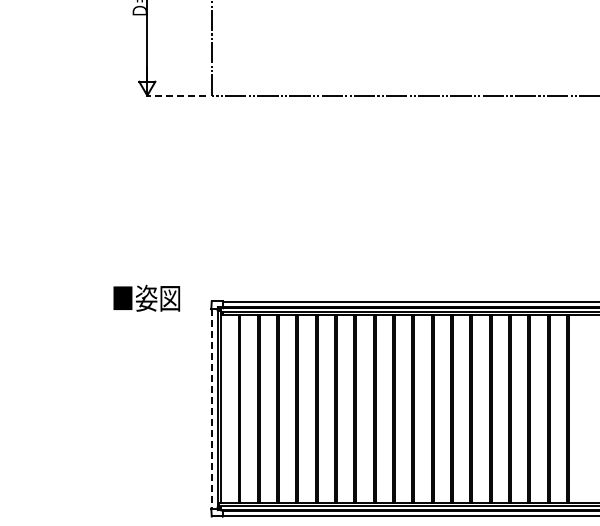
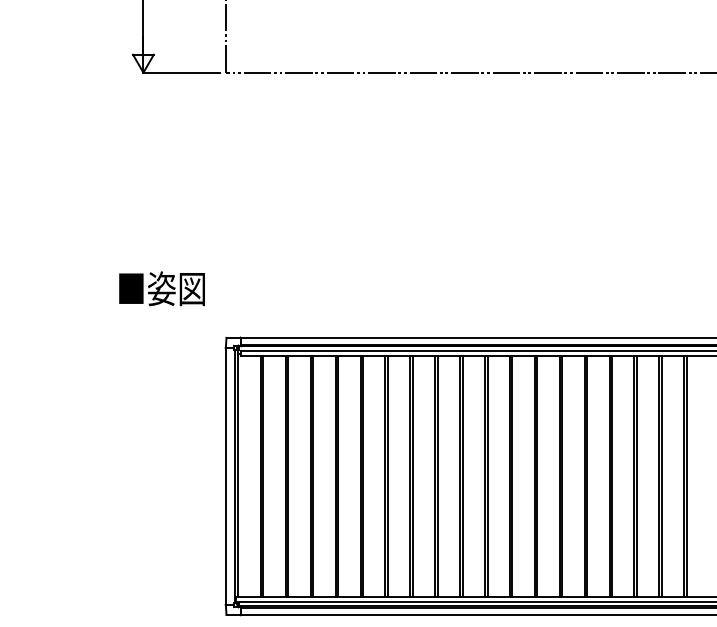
line: (176, 95) -> (181, 72), dashed -> solid
text: (146, 297) -> (161, 287), moved
line: (211, 408) -> (226, 475), dashed -> solid

